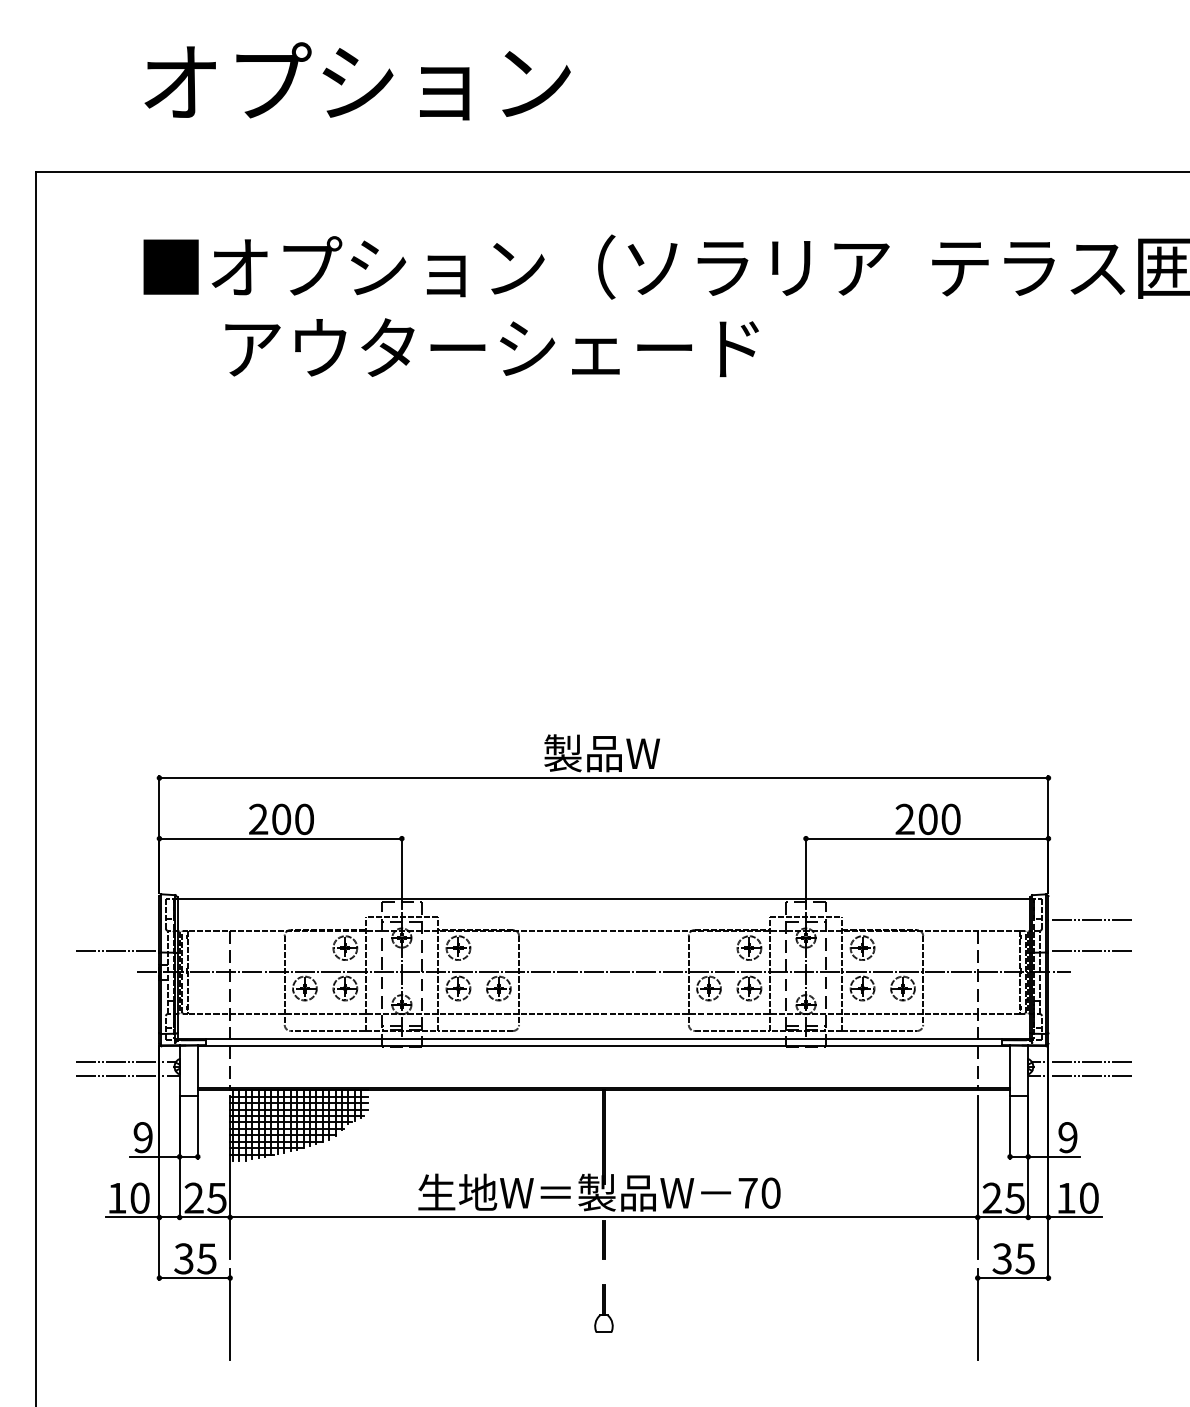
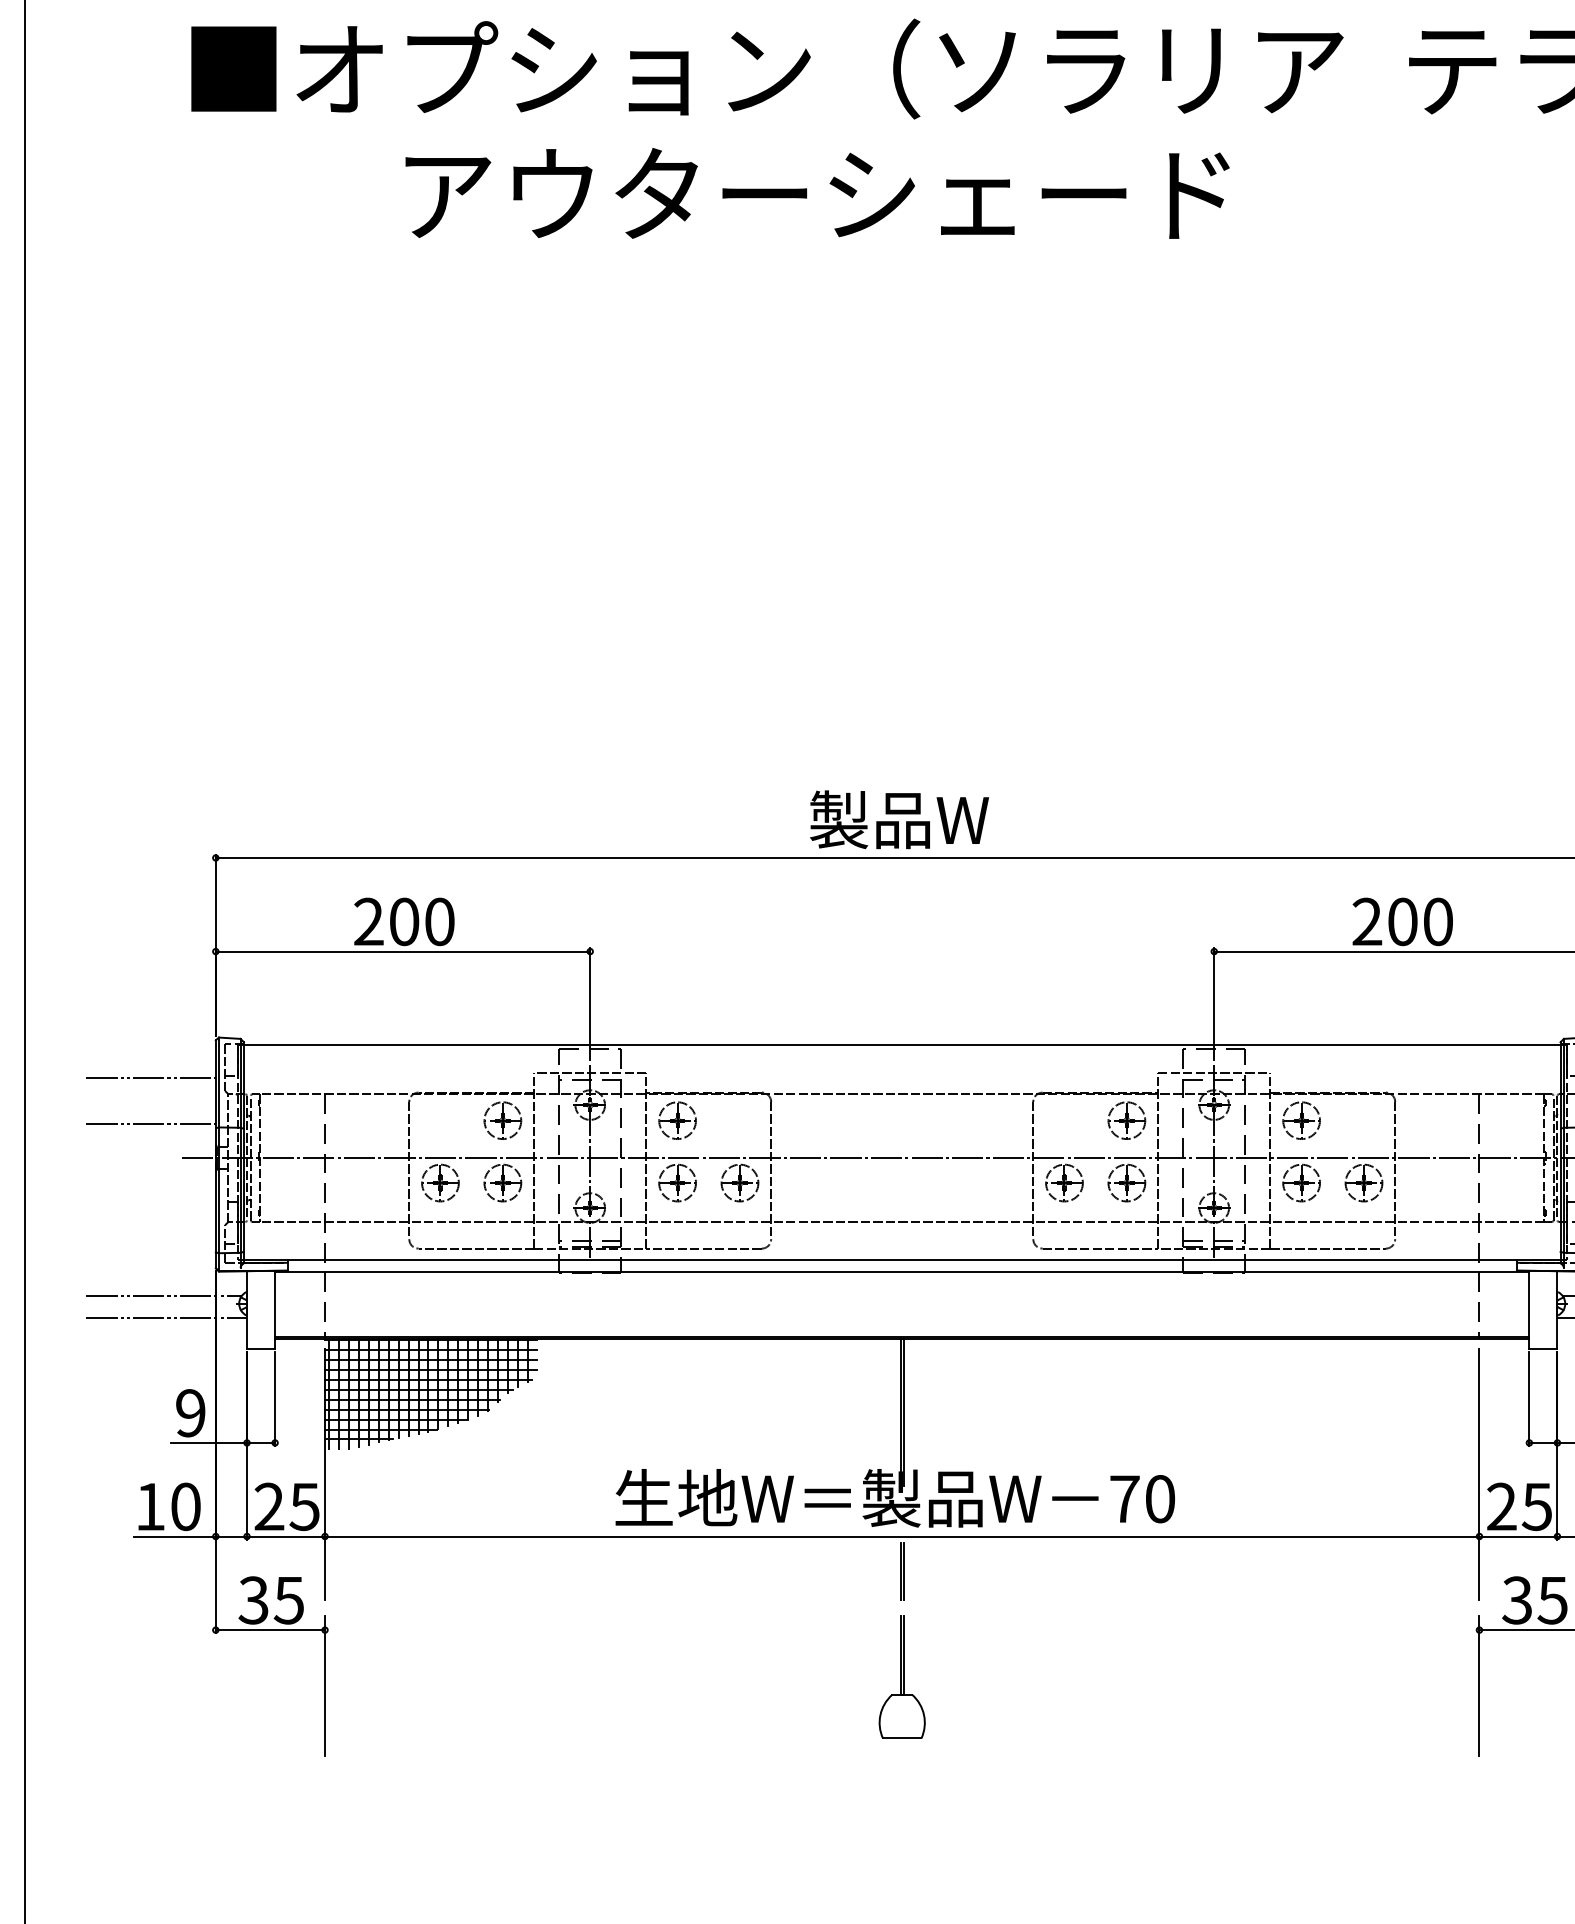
text: (491, 347) -> (816, 193), moved
line: (117, 920) -> (151, 1077), added
part: (603, 1308) -> (901, 1677), size x1.67

